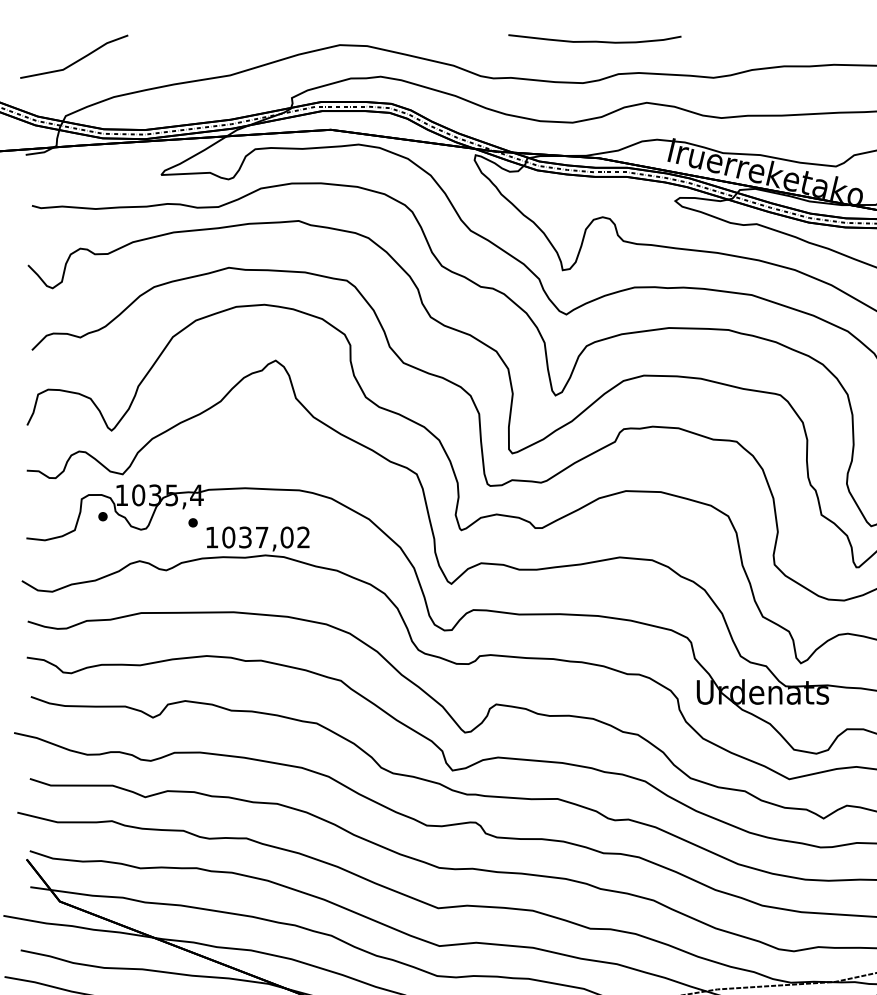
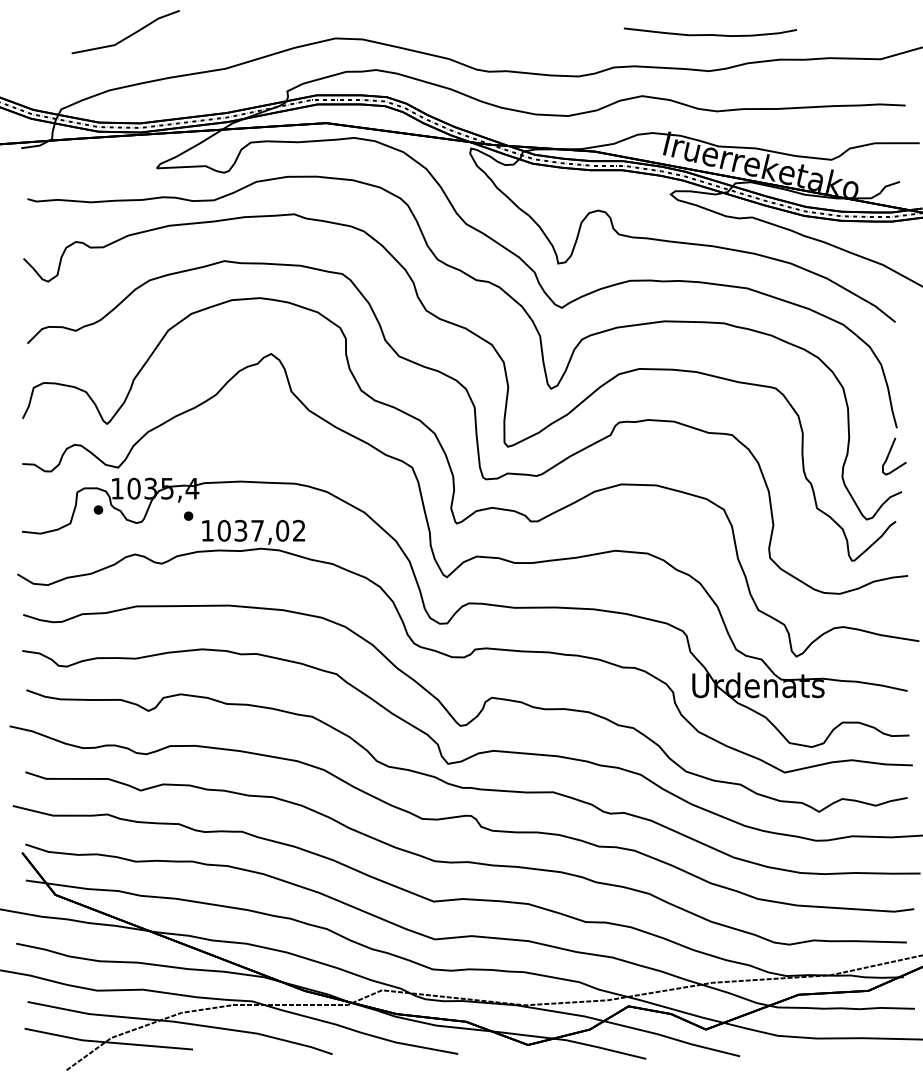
curve: (594, 41) -> (709, 34), moved
line: (77, 60) -> (128, 35), moved

